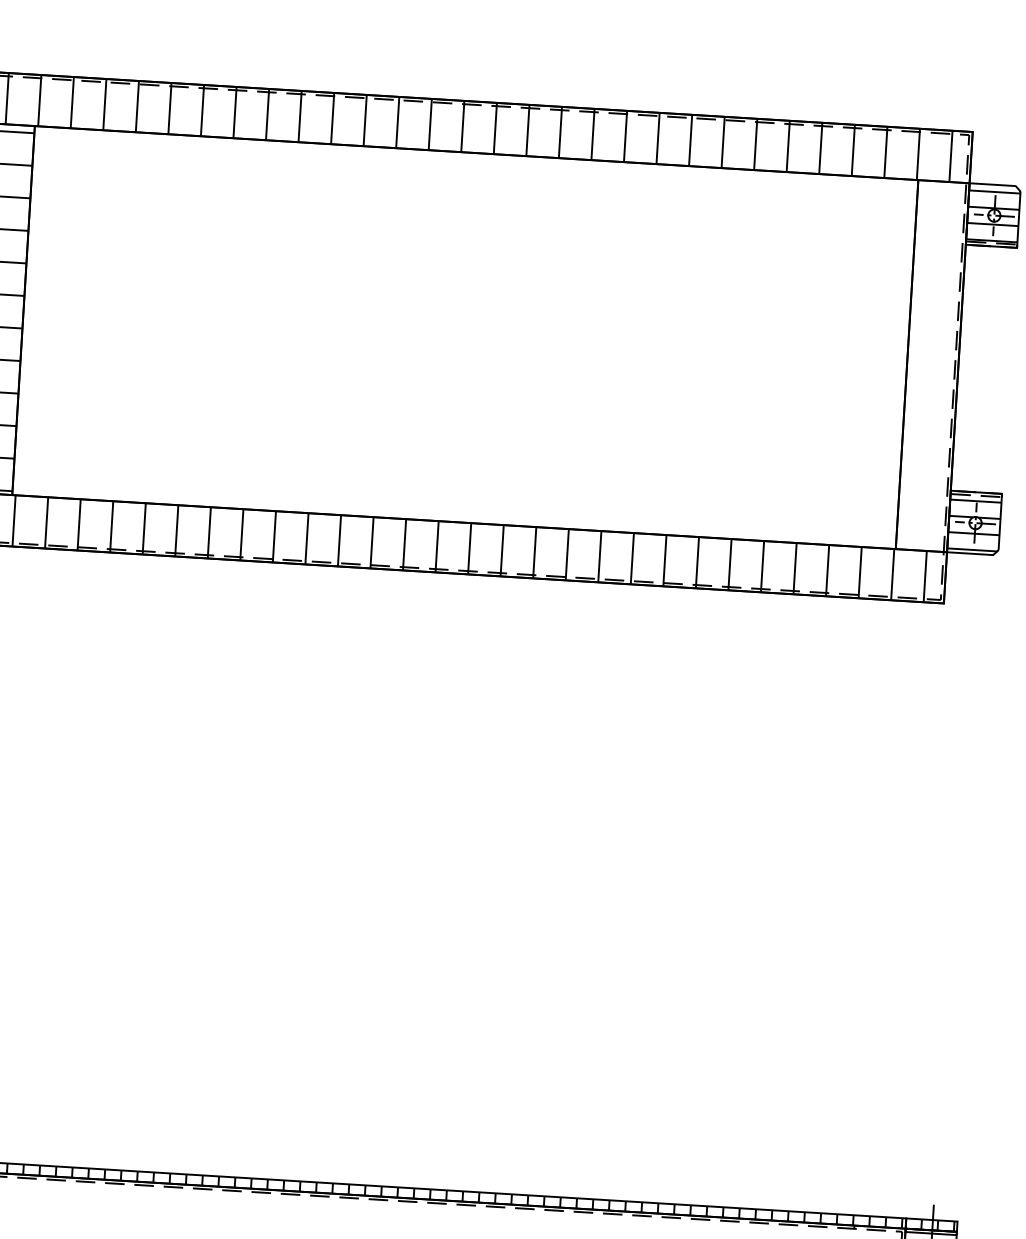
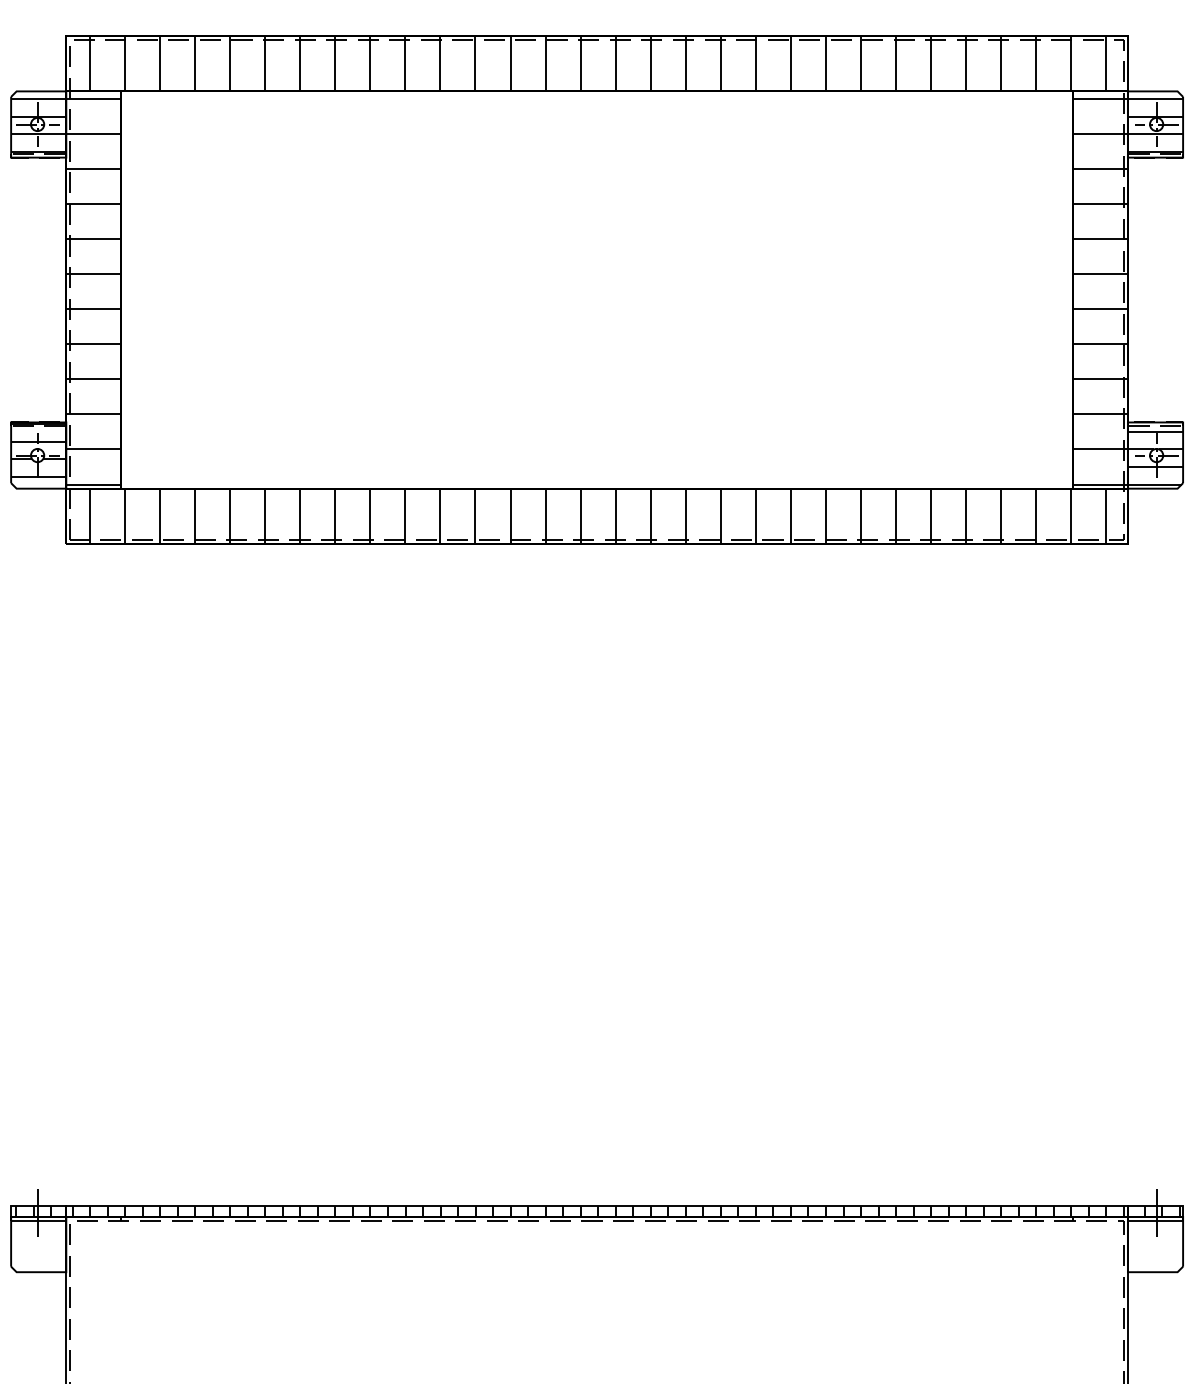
hatch: (931, 367) -> (1099, 291), added

